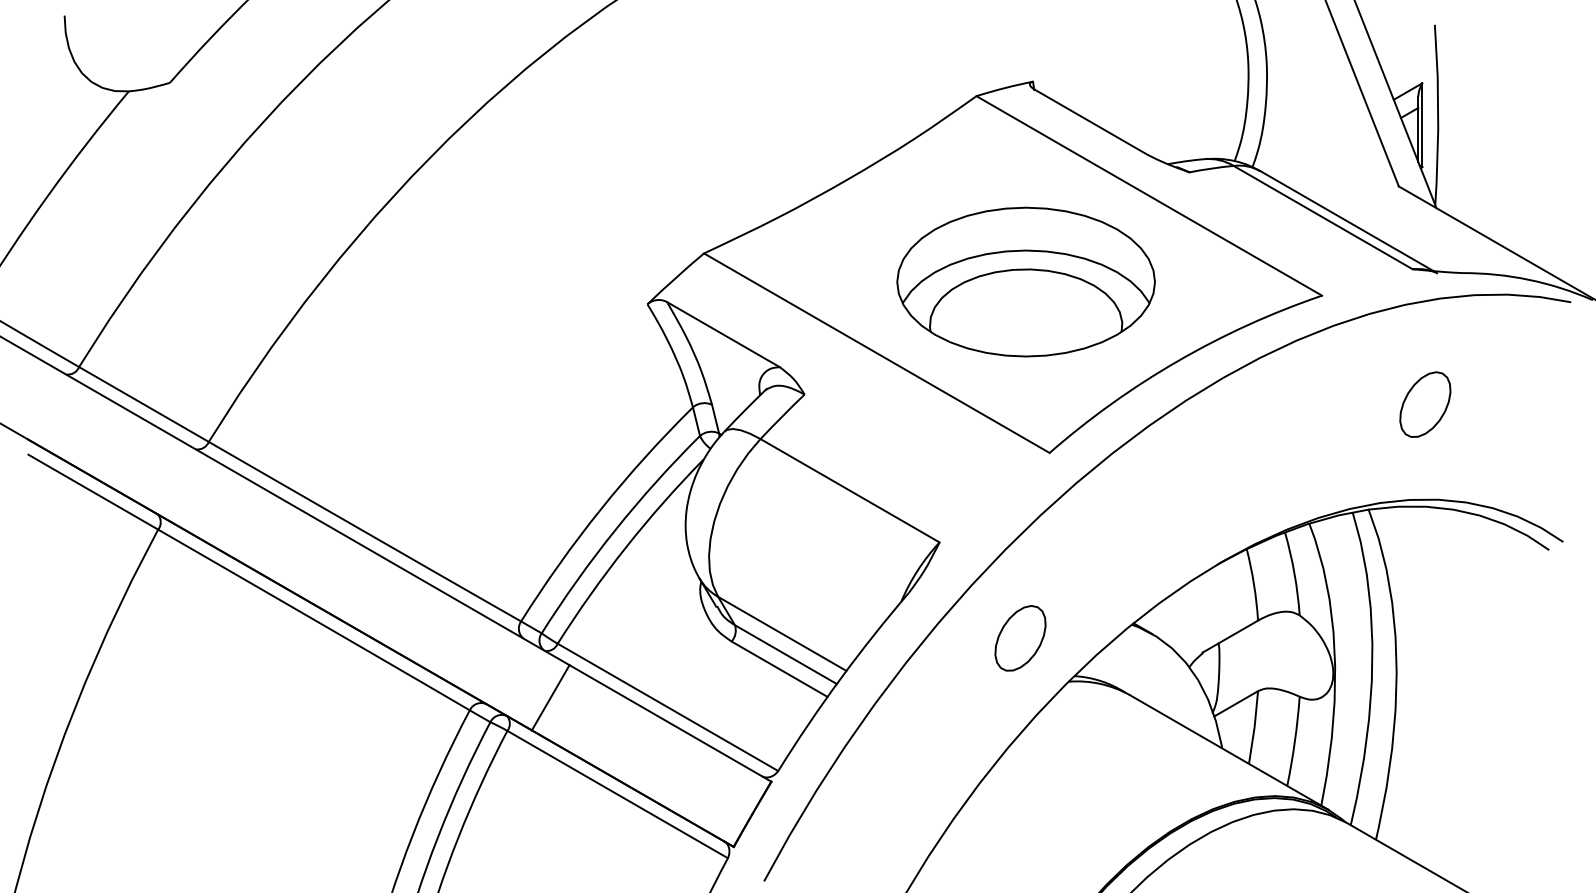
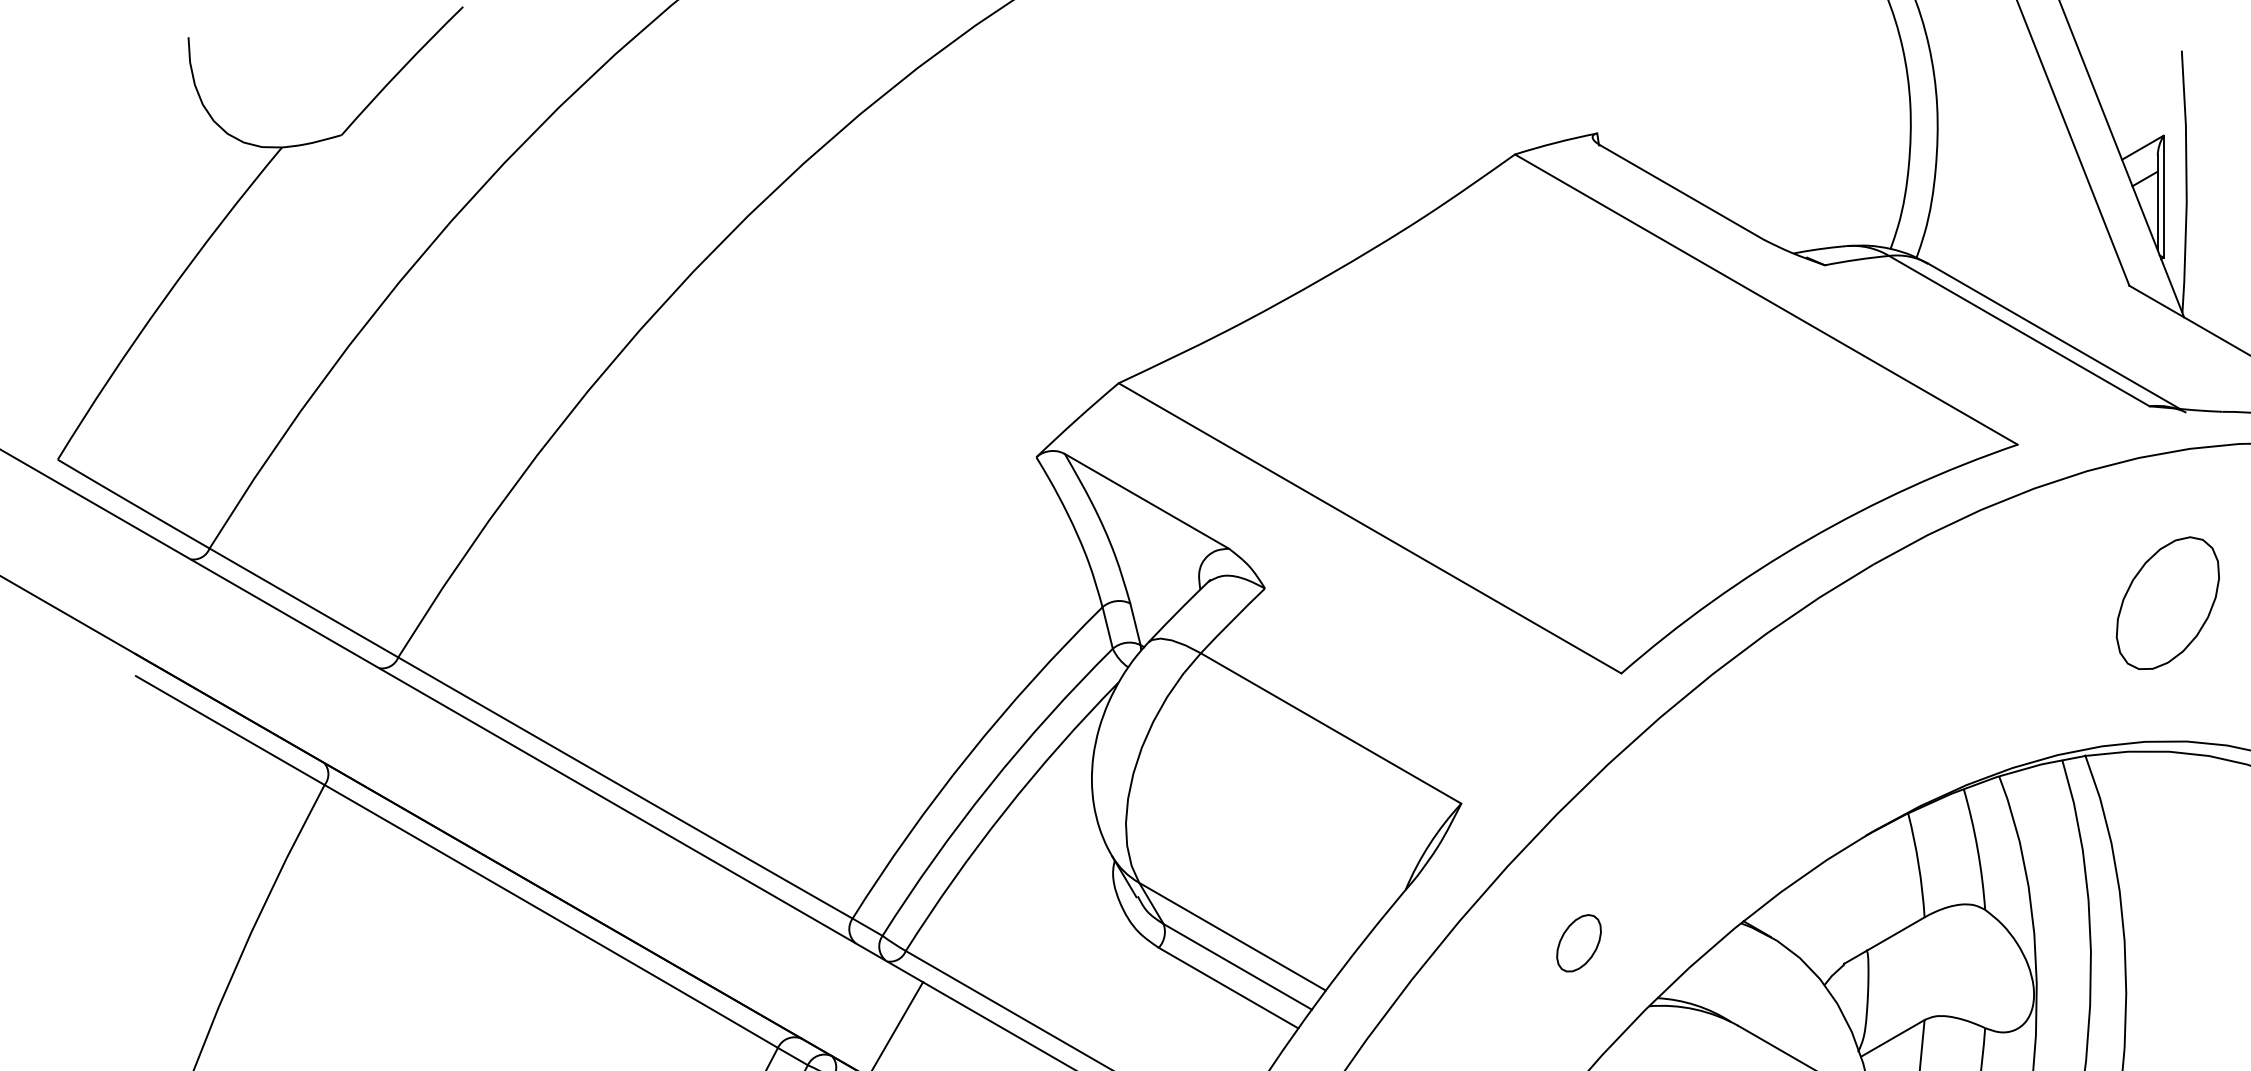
part: (1025, 281) -> (1586, 424), removed
part: (1425, 404) -> (2168, 602), size x1.4
part: (1020, 638) -> (1579, 943), size x0.6

